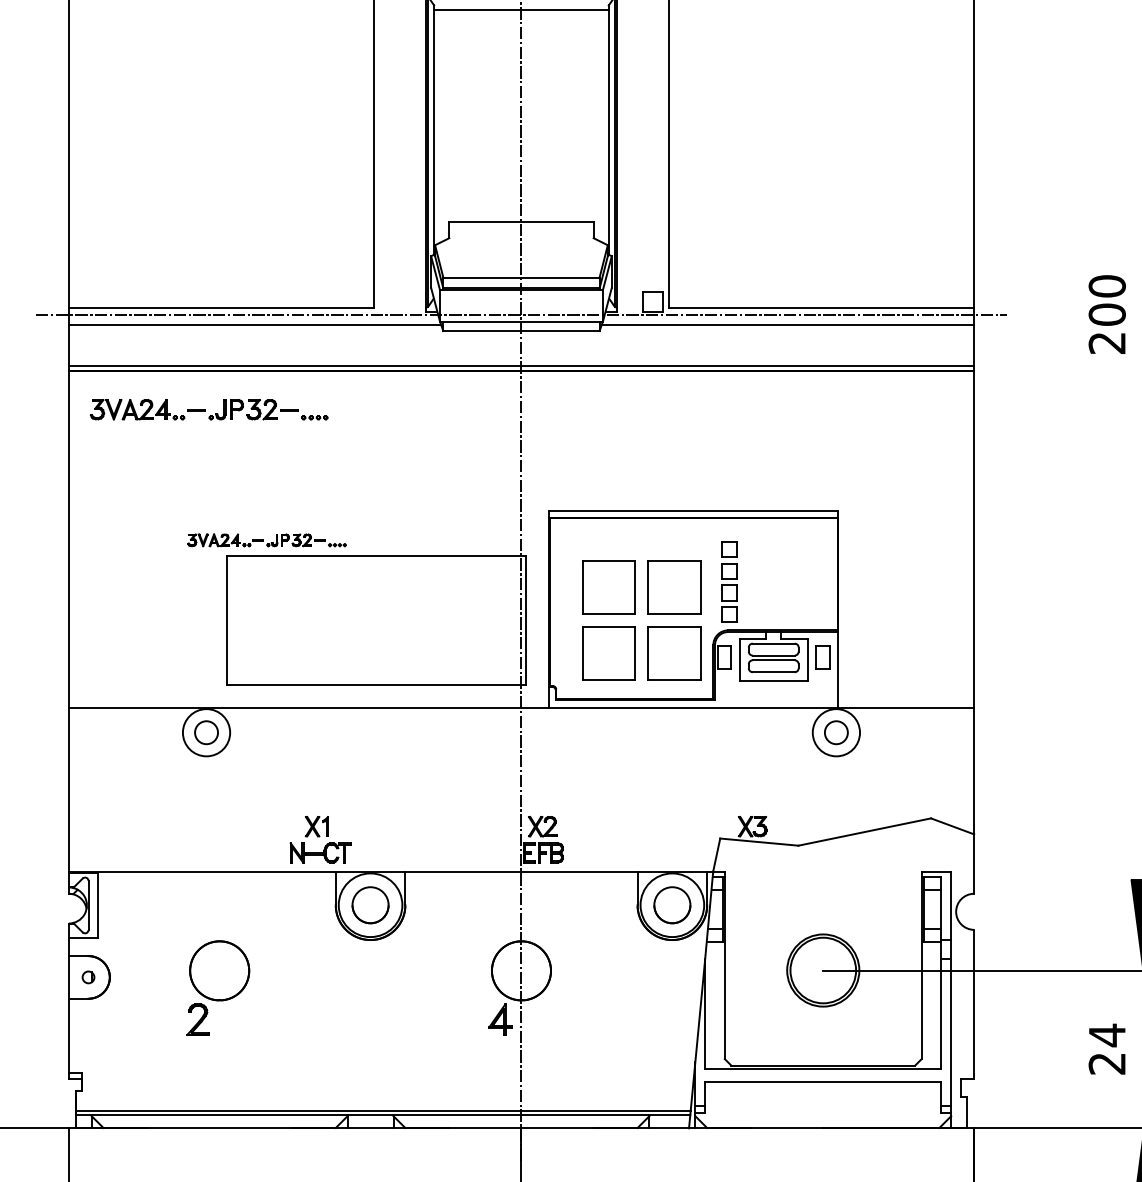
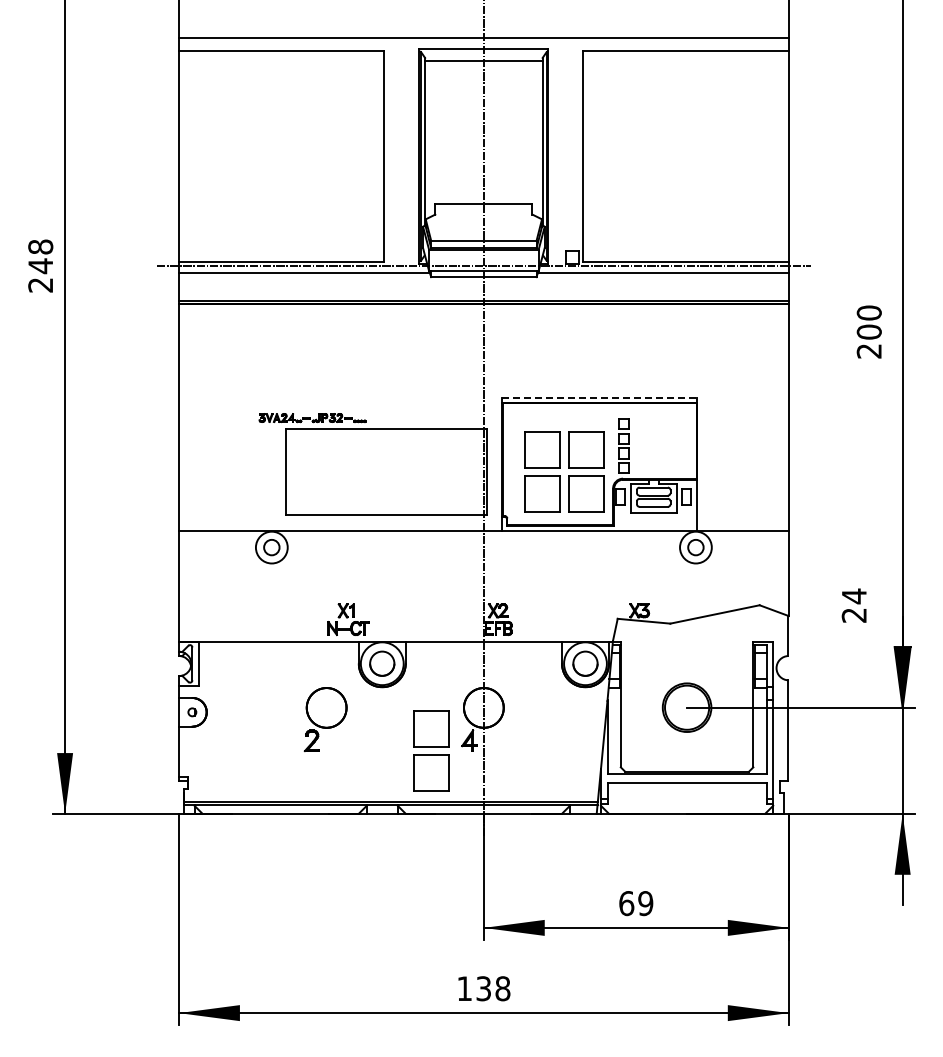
text: (1106, 313) -> (868, 331), moved
part: (209, 408) -> (273, 329), removed
line: (694, 511) -> (600, 398), solid -> dashed
part: (217, 988) -> (325, 719), moved
part: (443, 1034) -> (431, 750), added
text: (1106, 1048) -> (853, 605), moved

